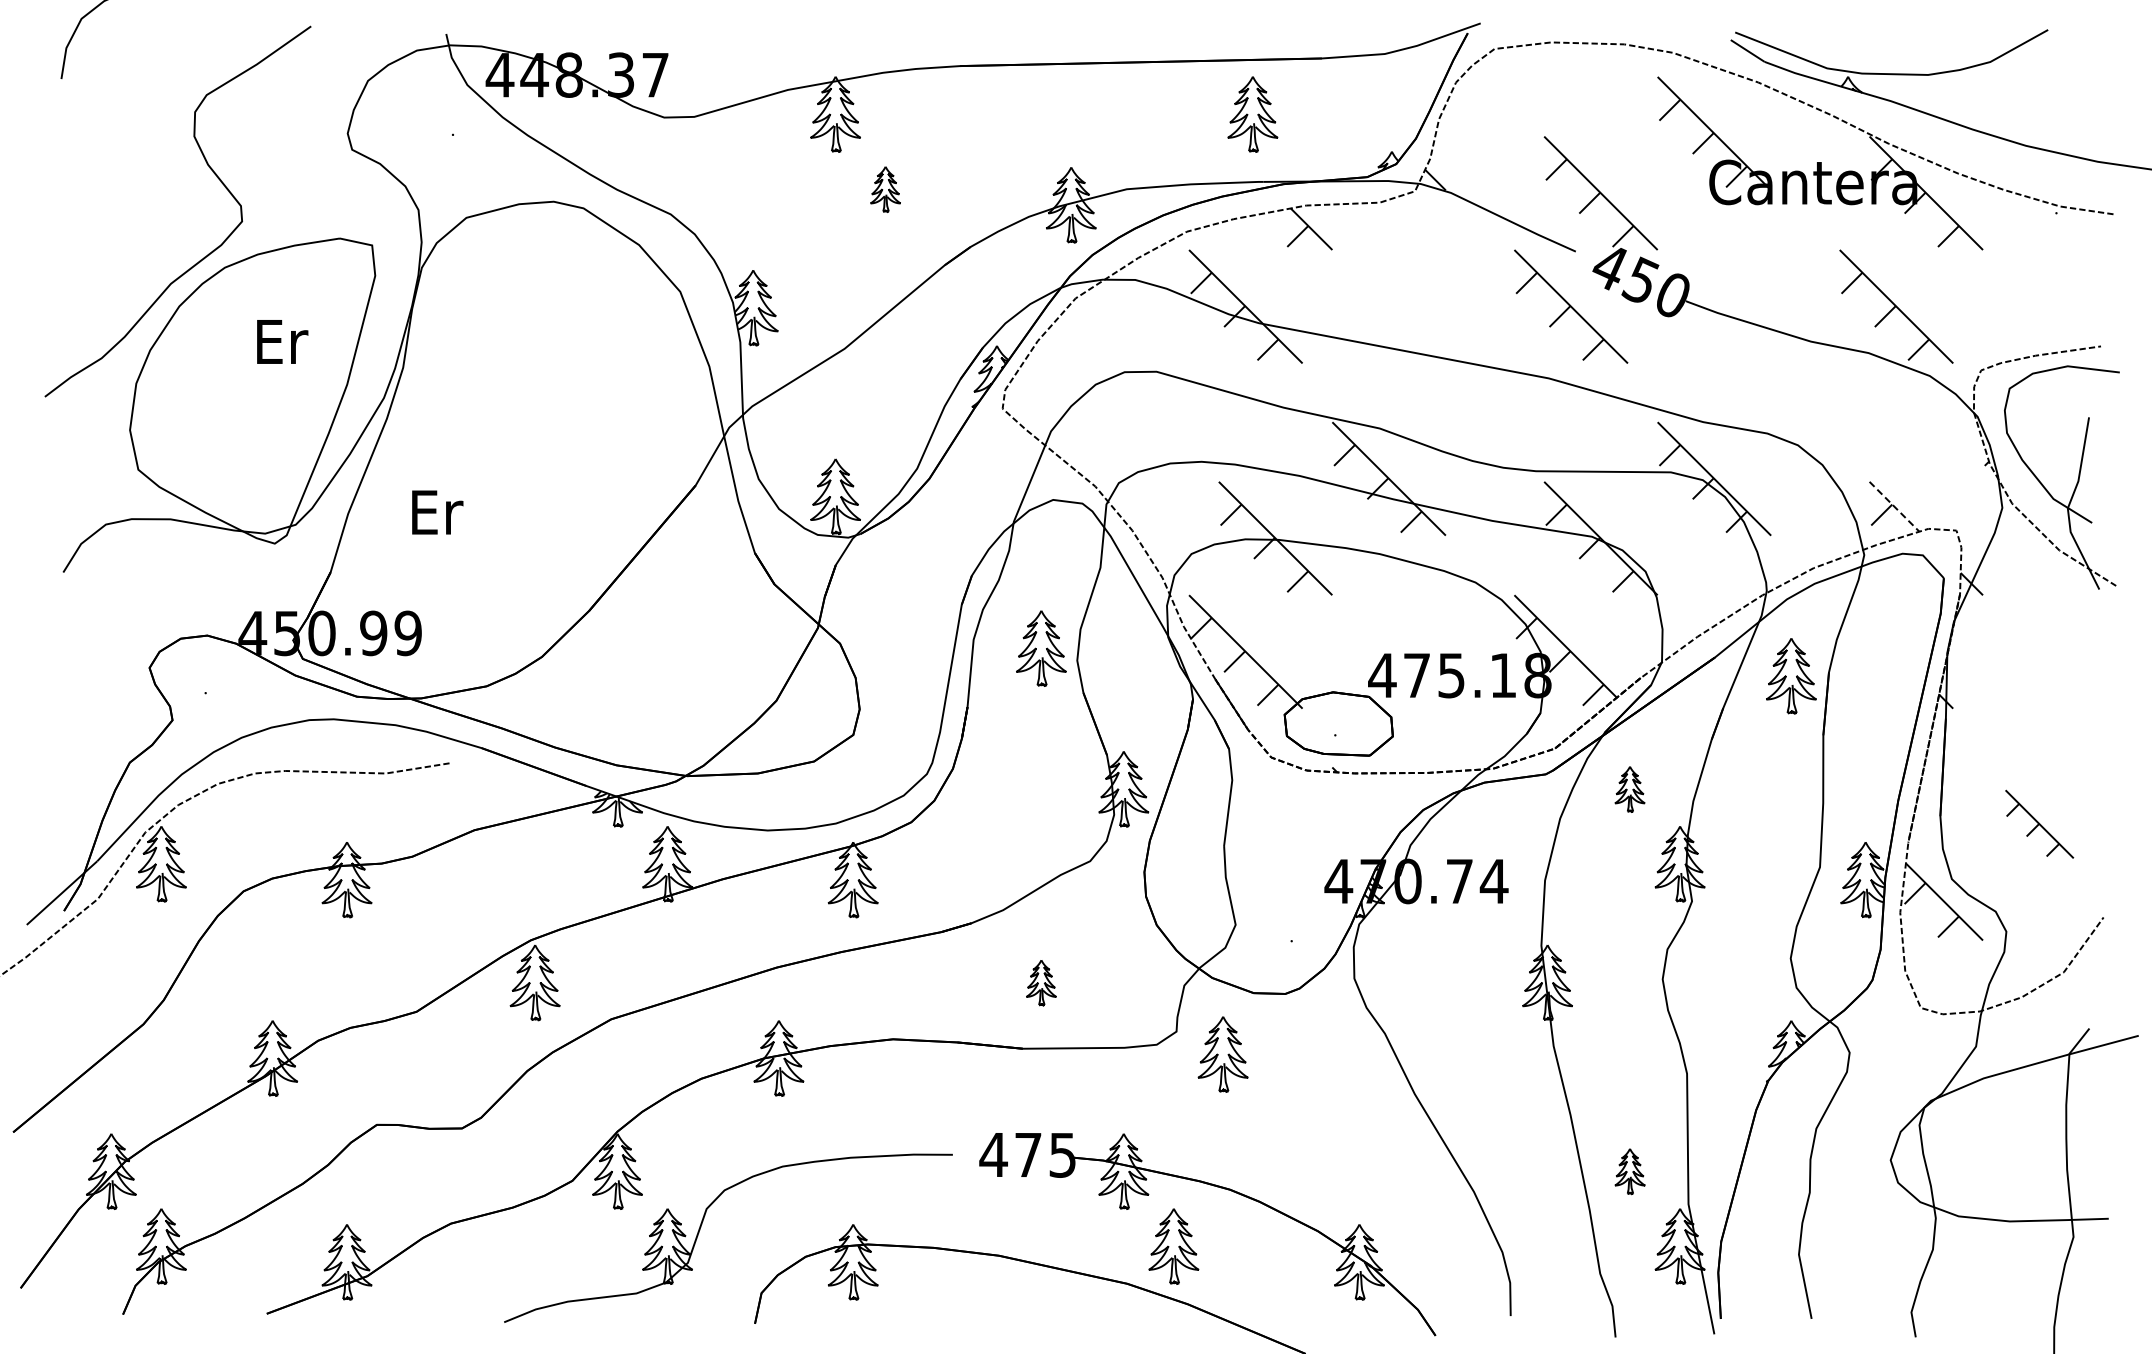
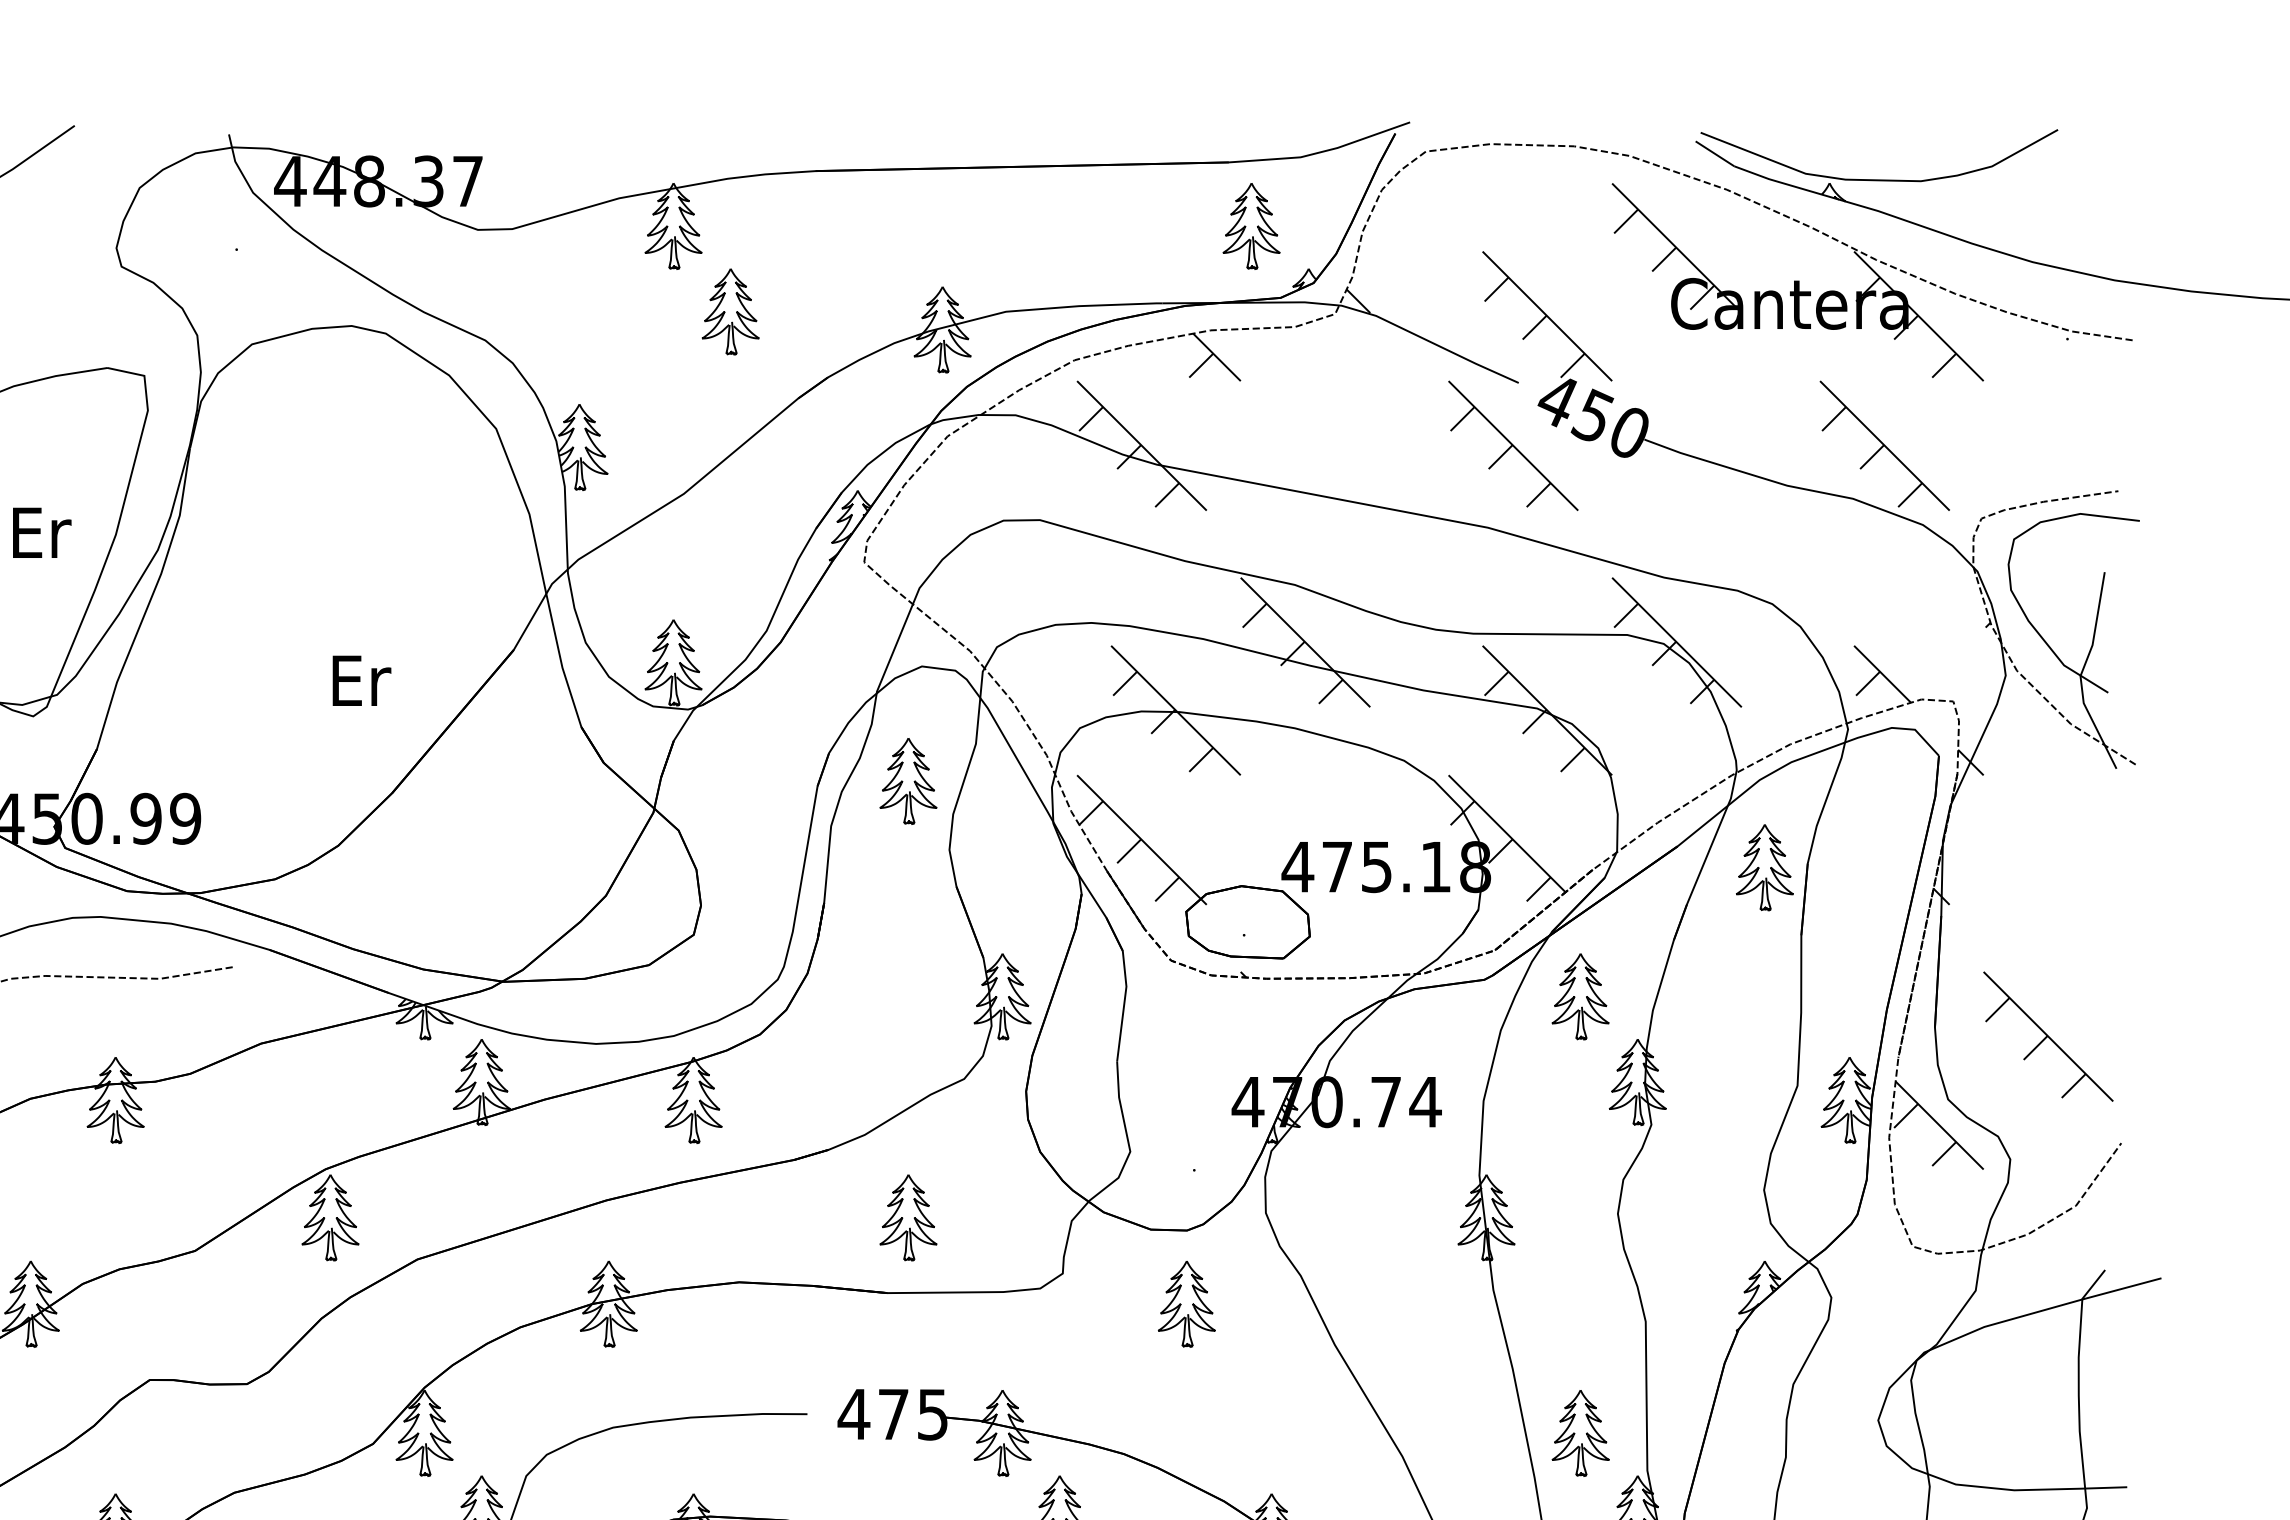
part: (1252, 114) -> (1251, 226), moved
part: (885, 189) -> (730, 312), size x1.67
text: (282, 341) -> (41, 532), moved
line: (1894, 507) -> (1882, 675), dashed -> solid
text: (437, 512) -> (361, 680), moved
part: (1041, 648) -> (908, 781), moved
part: (1629, 789) -> (1580, 997), size x1.67
part: (2039, 824) -> (2048, 1037), size x1.67
part: (1041, 982) -> (908, 1217), size x1.67
part: (1222, 1054) -> (1186, 1304), moved
part: (1629, 1171) -> (1580, 1433), size x1.67

